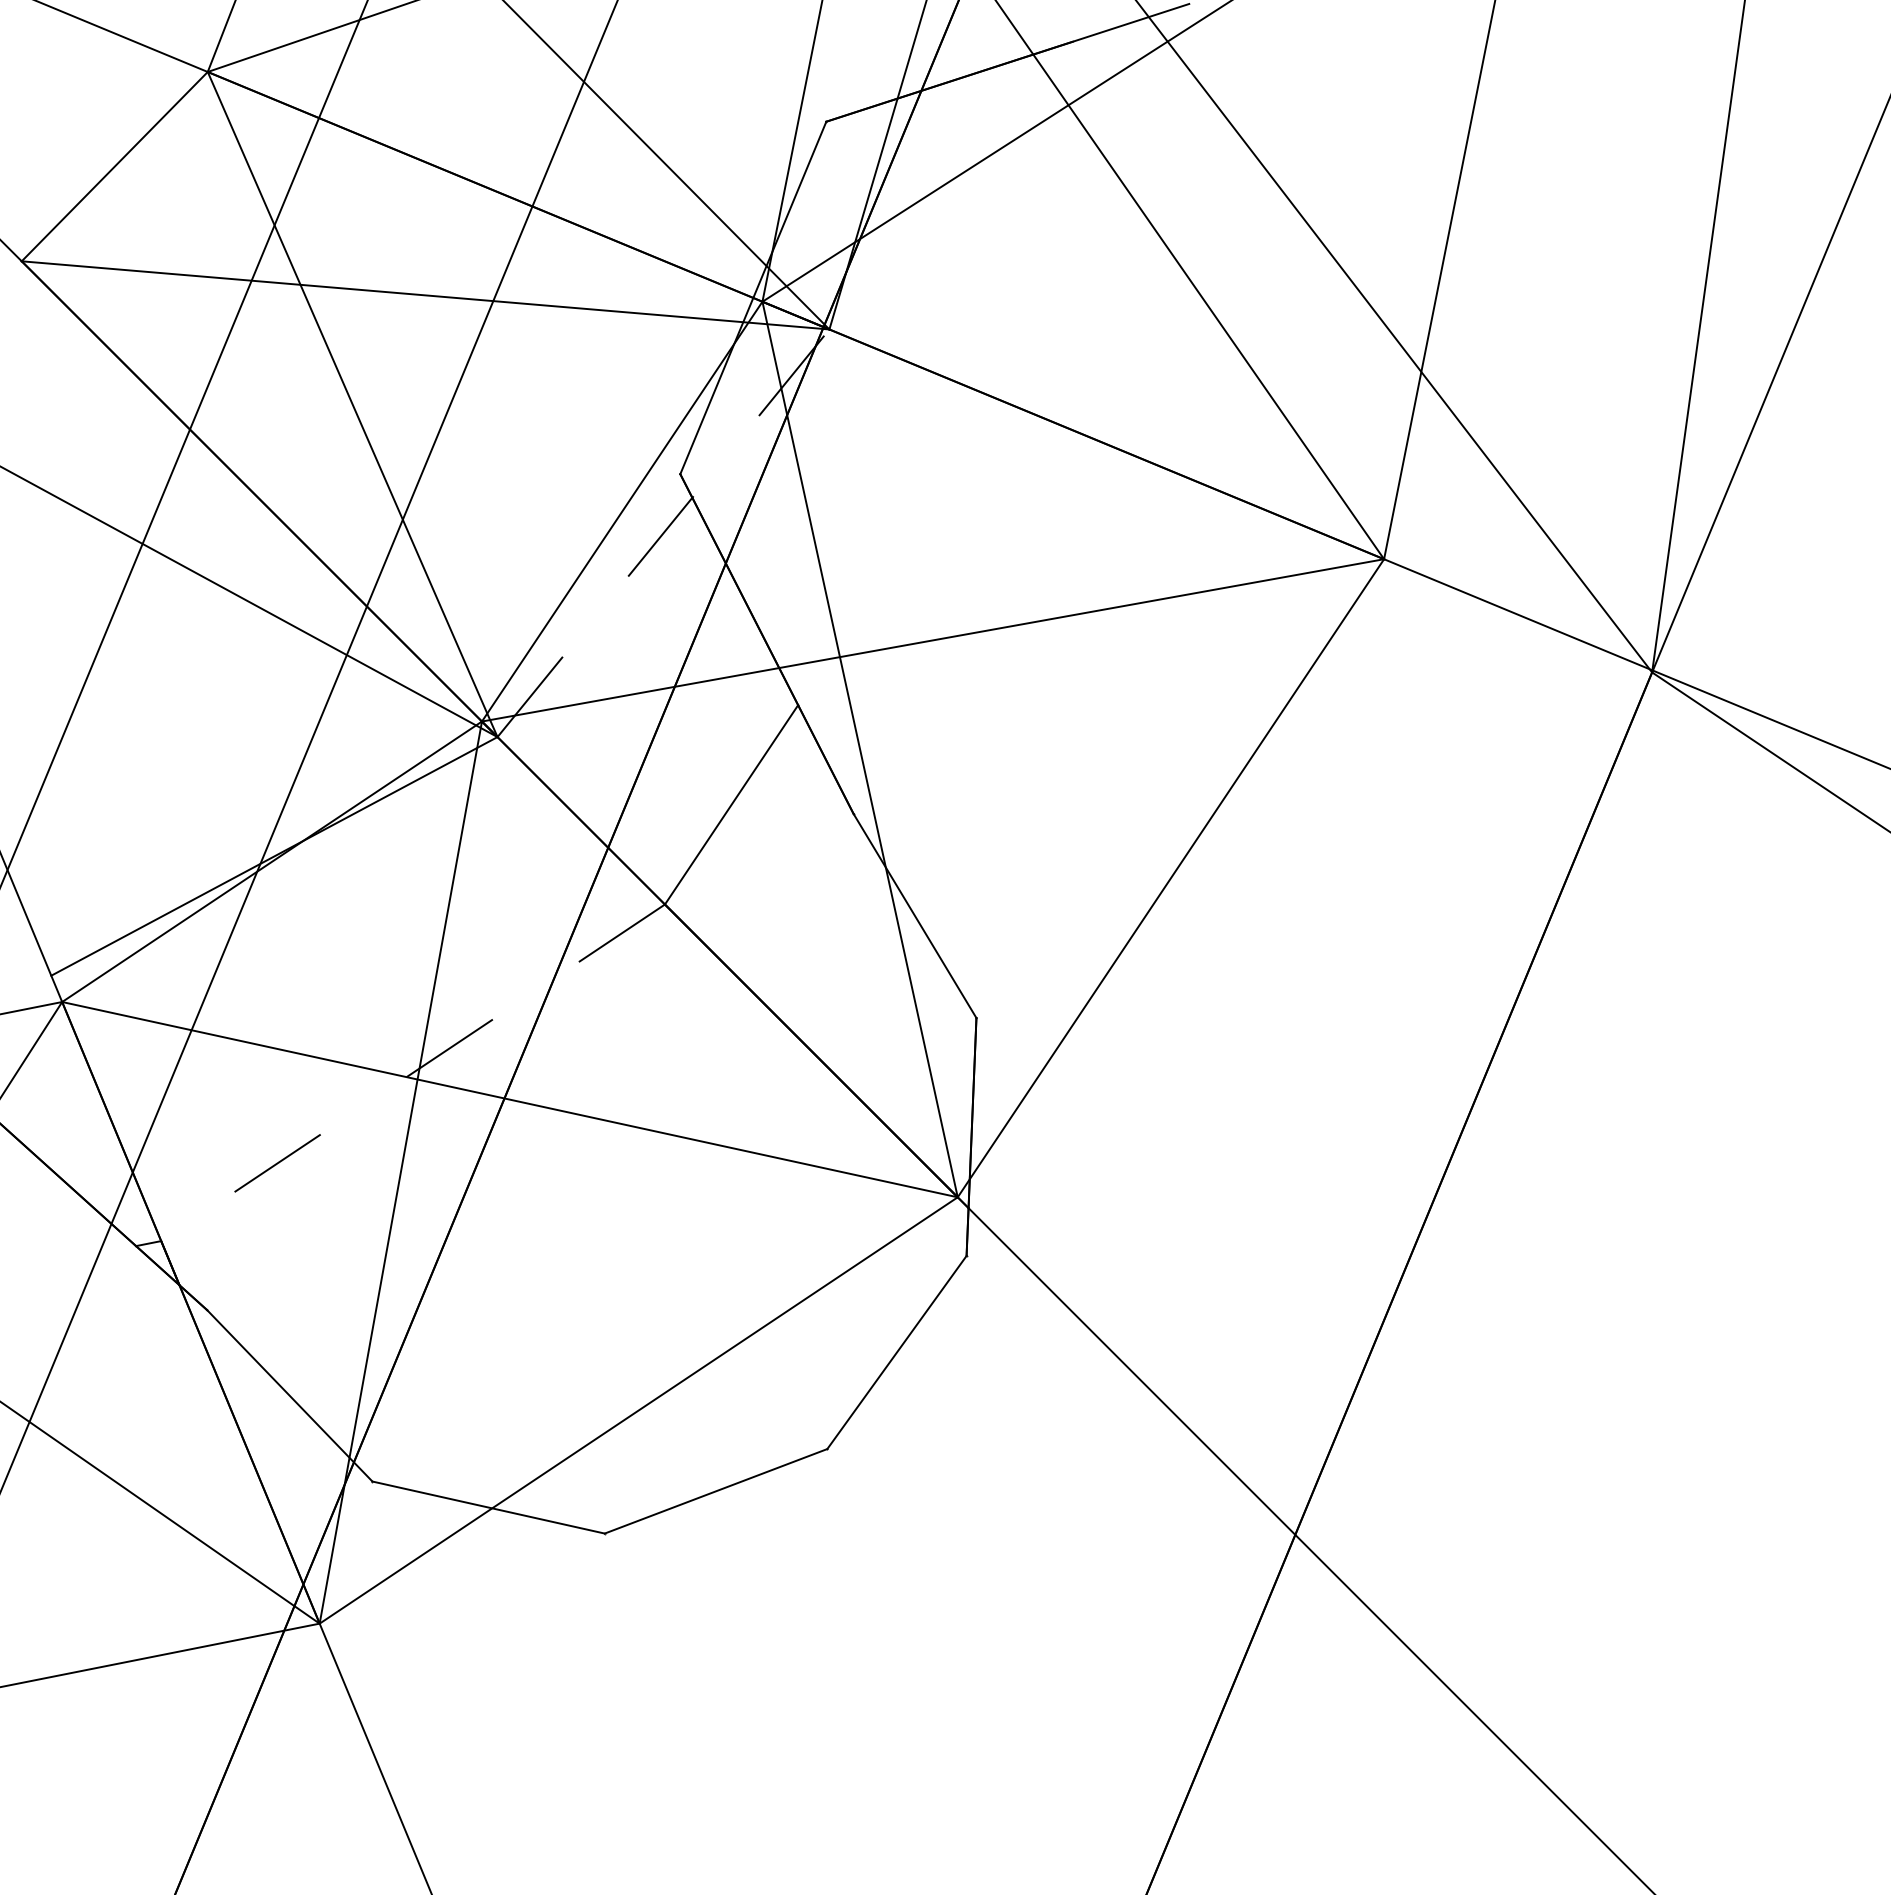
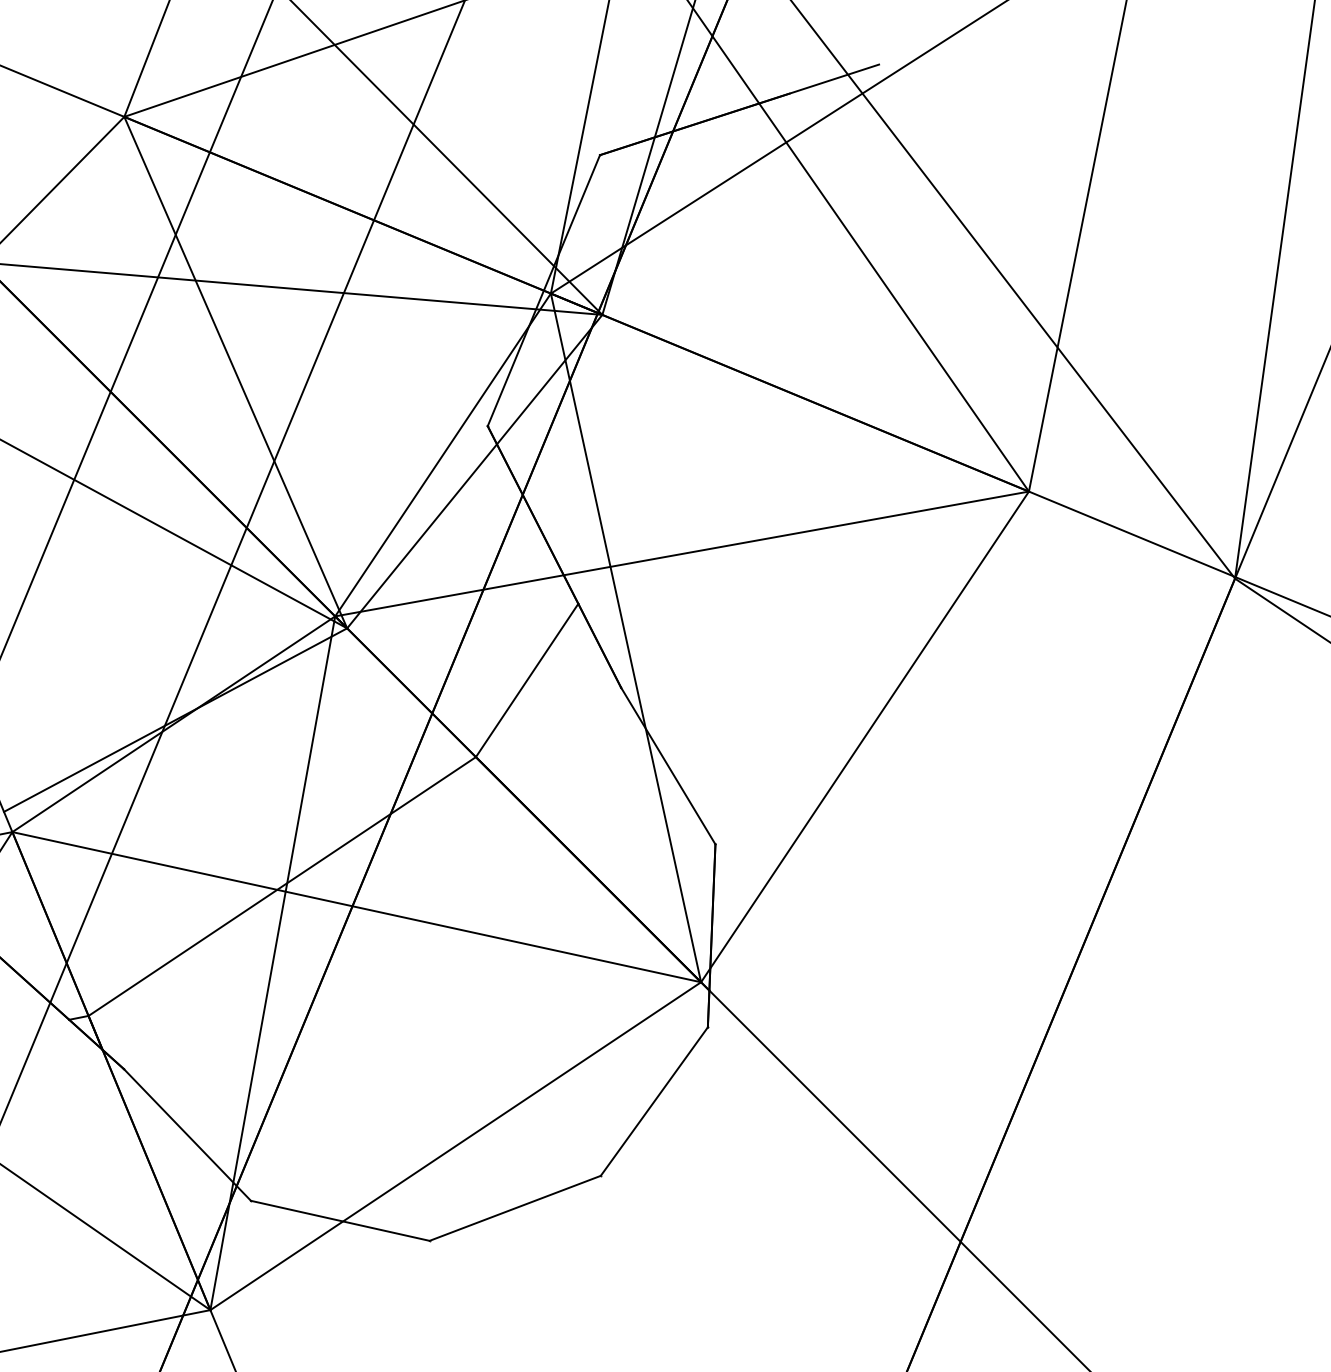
line: (663, 533) -> (474, 471), dashed -> solid
line: (413, 1072) -> (282, 886), dashed -> solid

